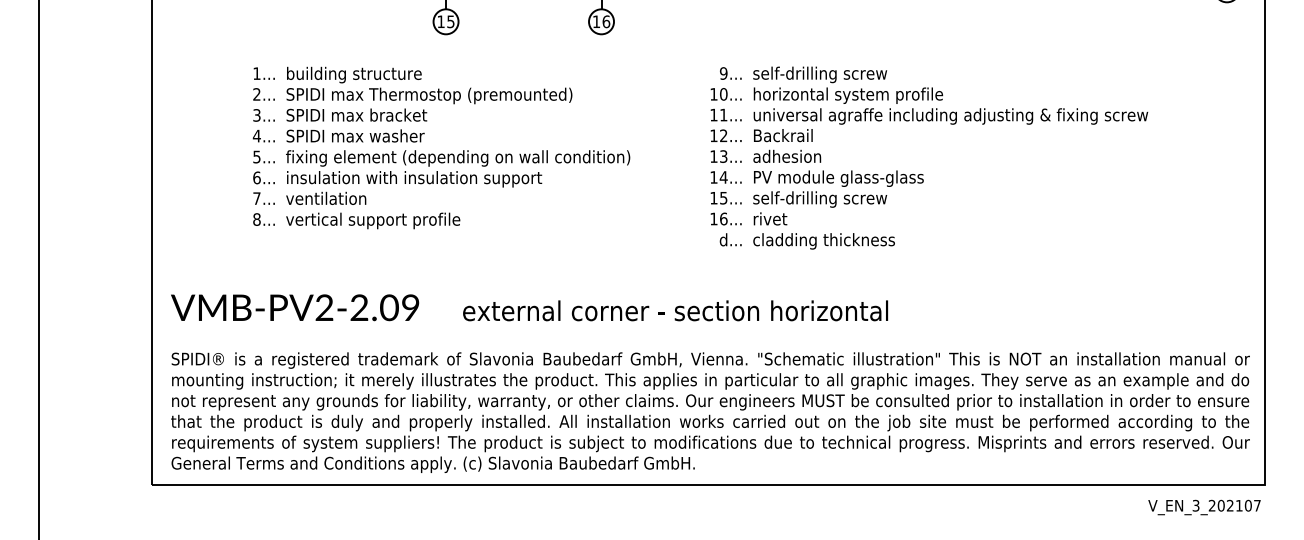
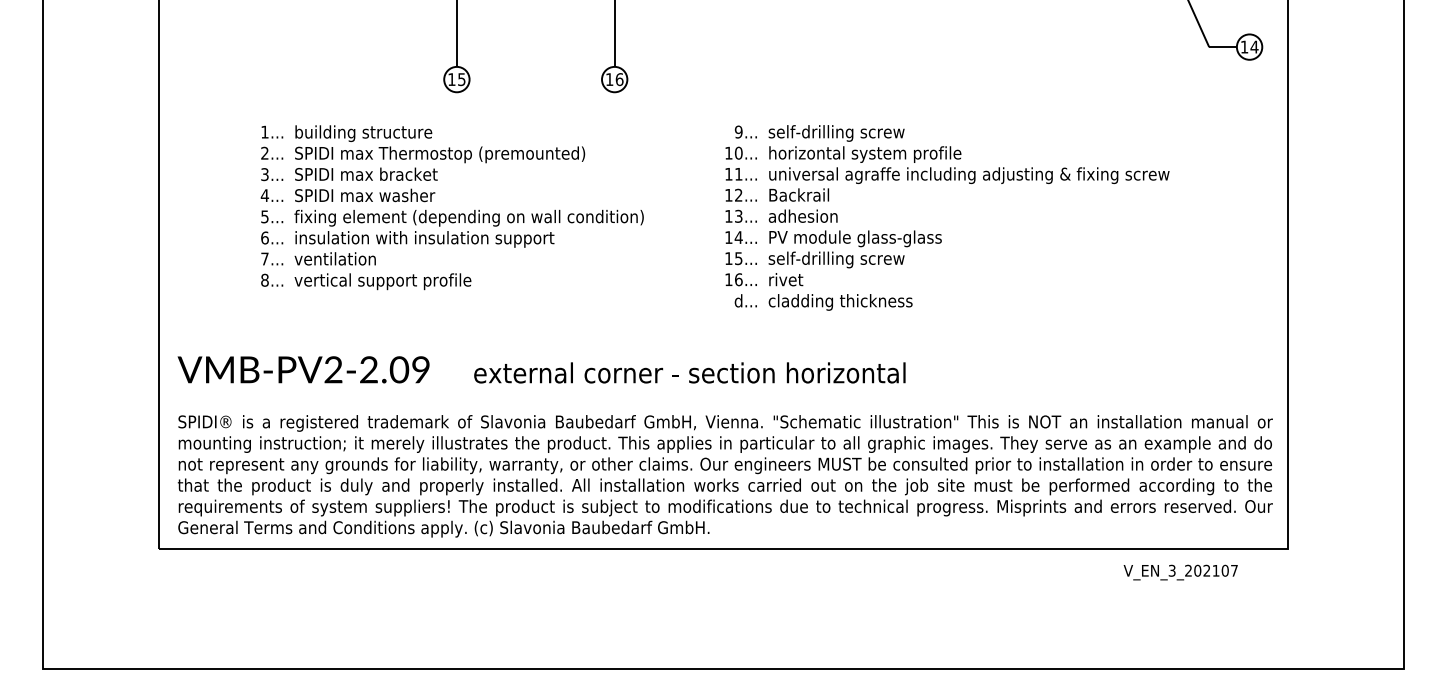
text: (1204, 507) -> (1180, 572), moved

